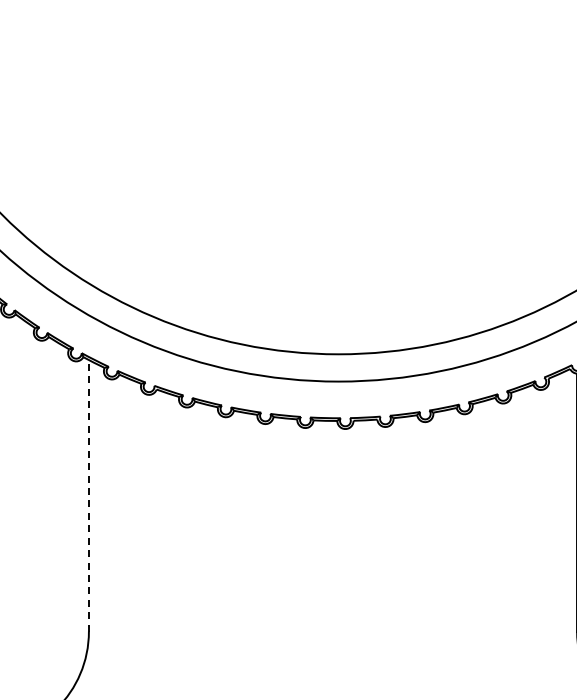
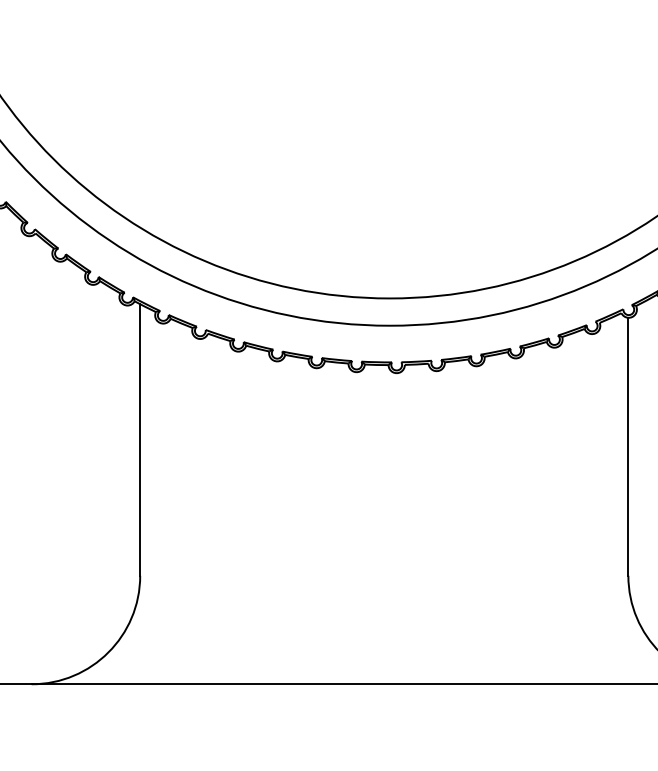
line: (89, 495) -> (140, 439), dashed -> solid

